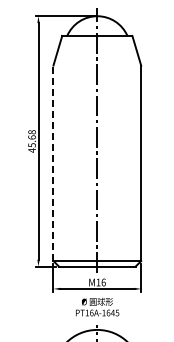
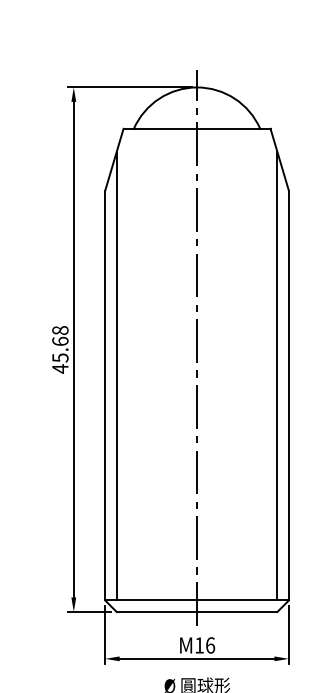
line: (58, 154) -> (115, 377), added
line: (135, 154) -> (277, 377), added
line: (53, 163) -> (105, 396), dashed -> solid

